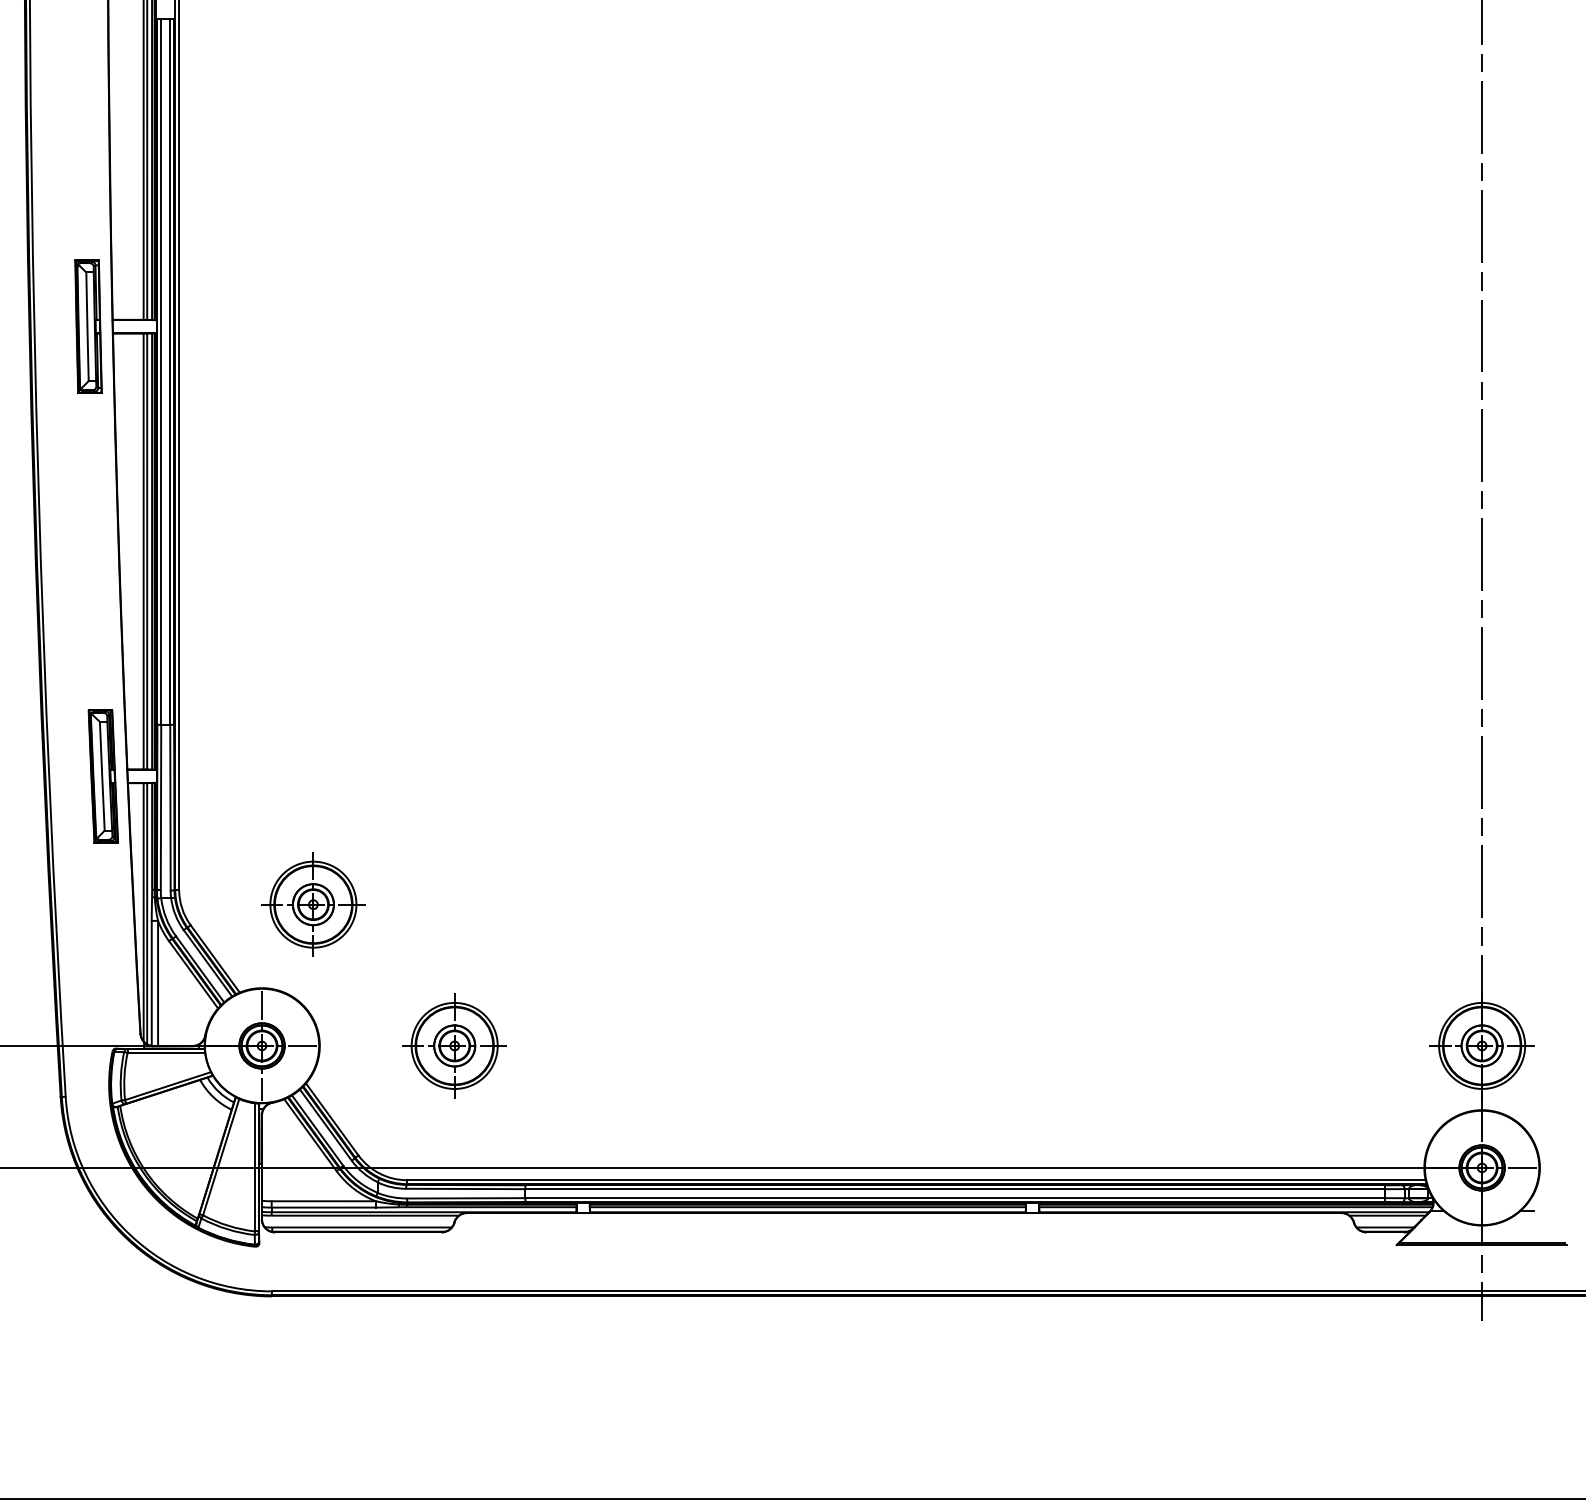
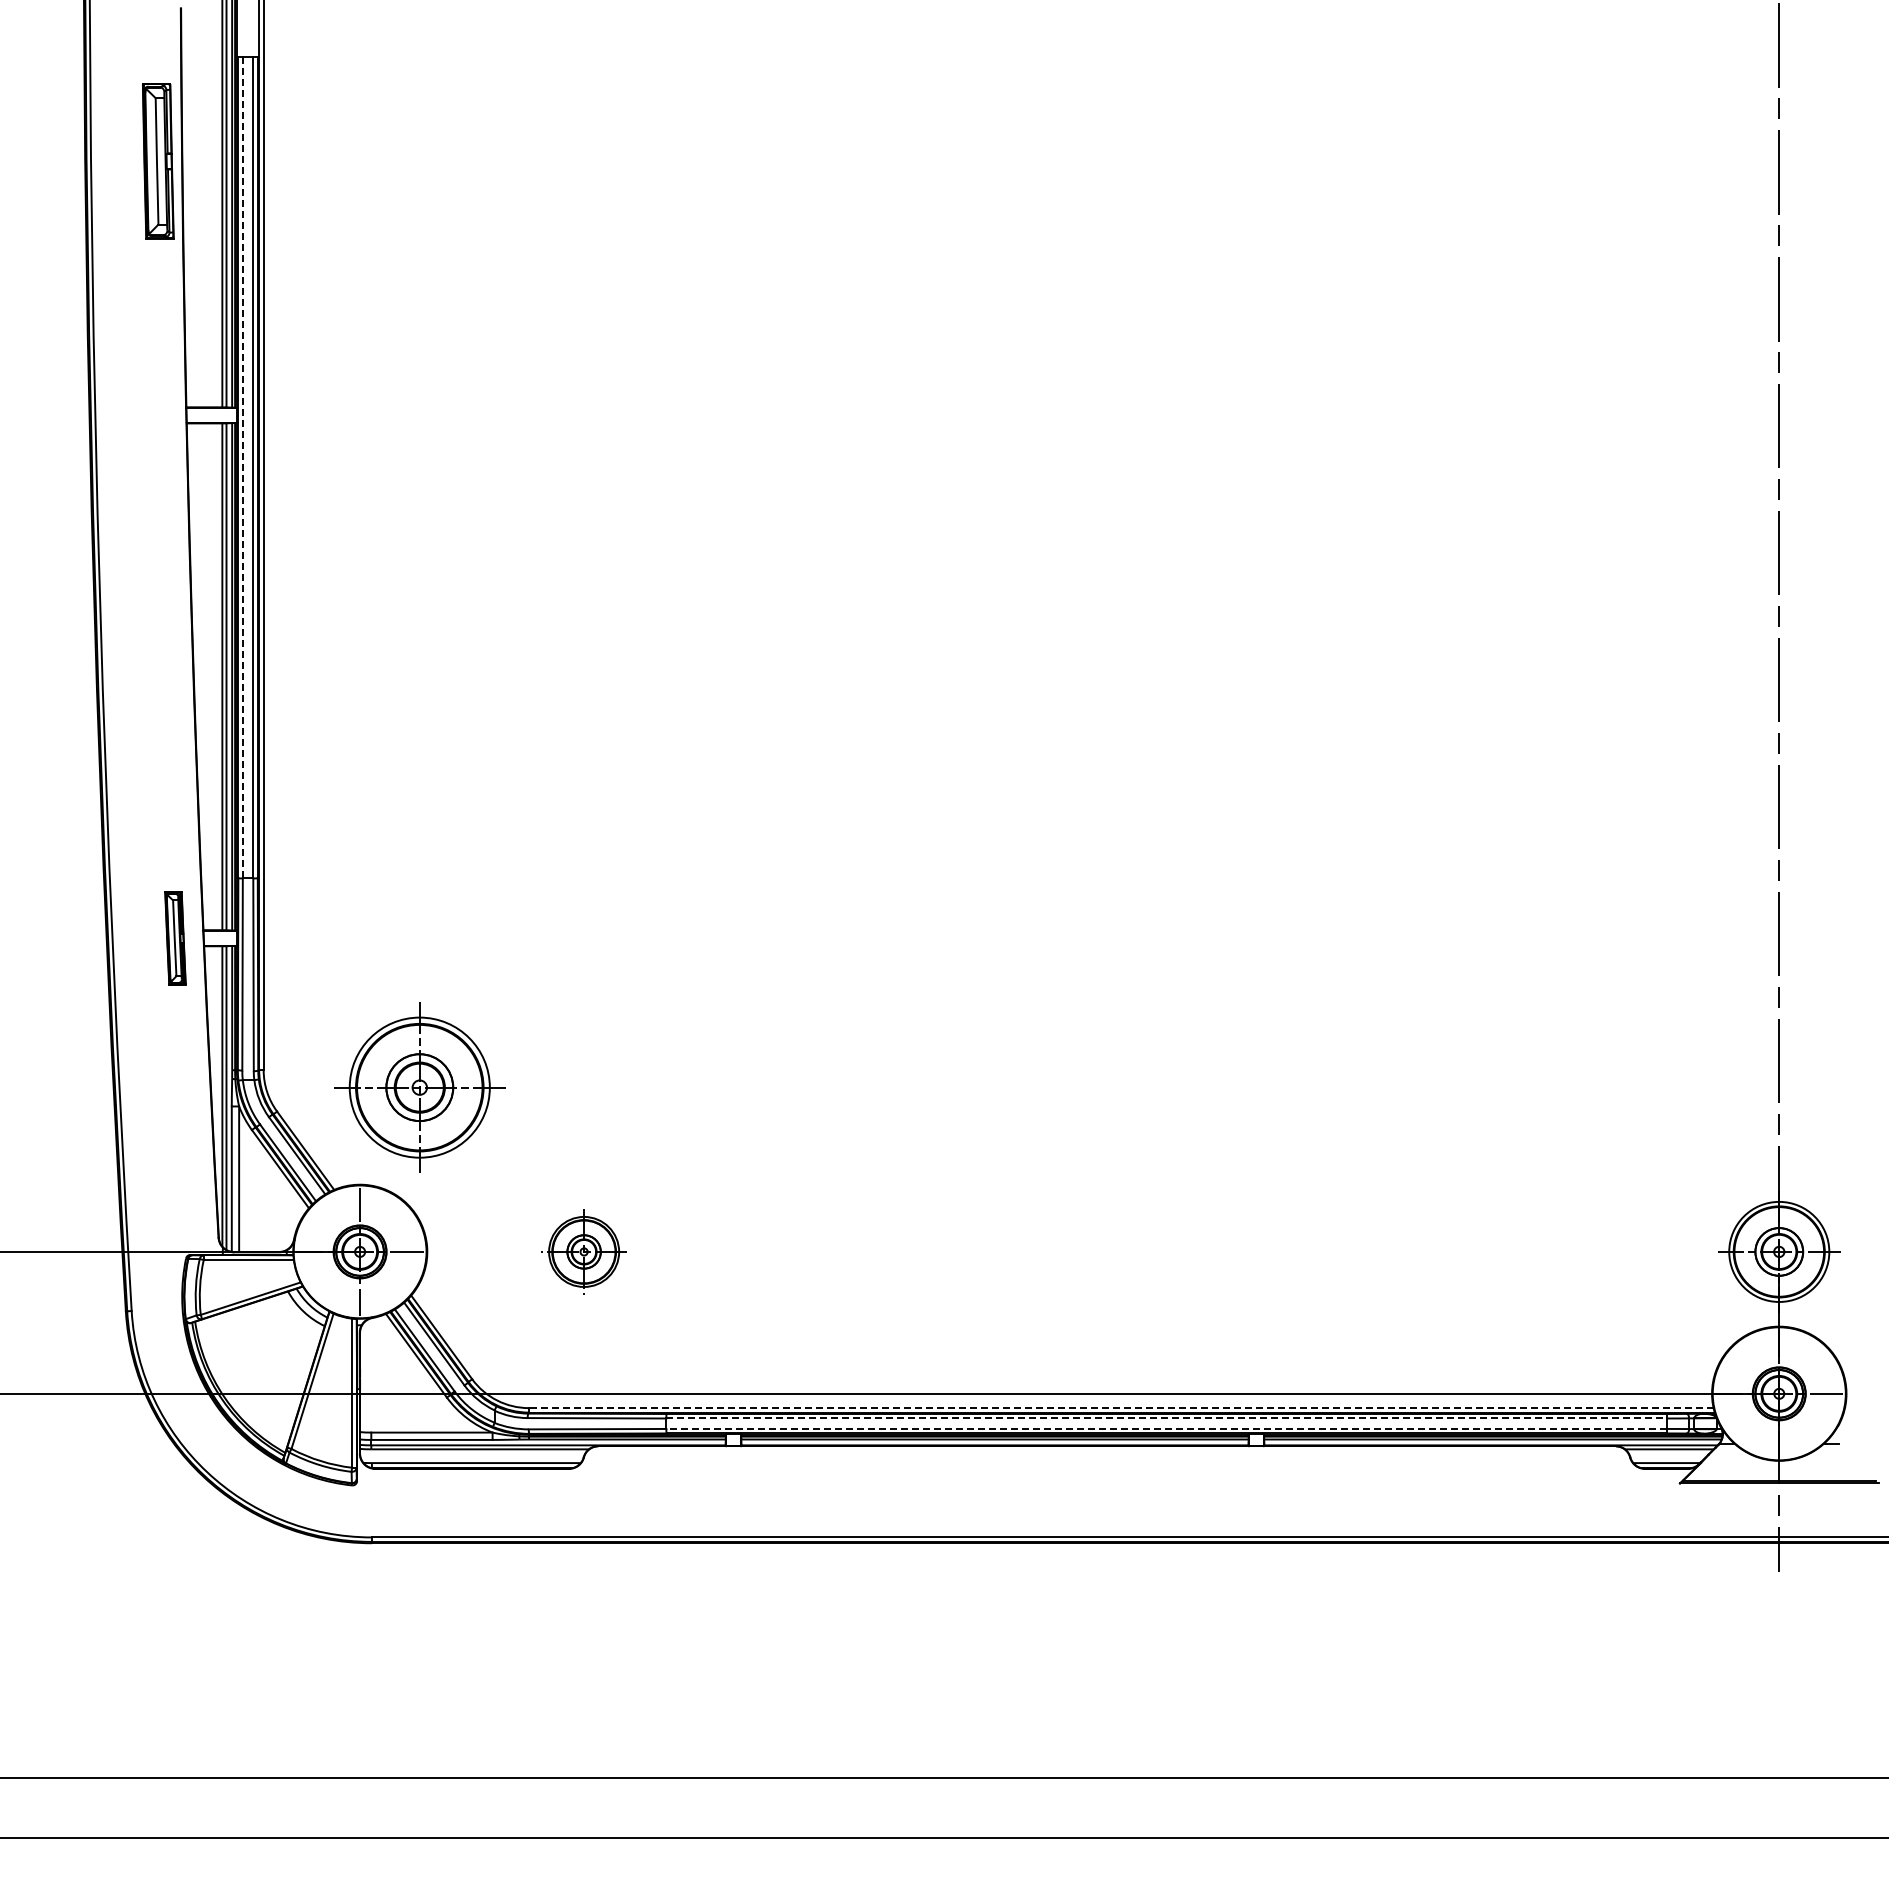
part: (88, 326) -> (158, 161), moved
line: (160, 371) -> (242, 467), solid -> dashed
part: (103, 776) -> (175, 938), size x0.6
part: (313, 904) -> (419, 1087), size x1.4
part: (454, 1045) -> (583, 1251), size x0.7
line: (915, 1180) -> (1120, 1408), solid -> dashed
line: (956, 1189) -> (1167, 1418), solid -> dashed
line: (955, 1197) -> (1166, 1428), solid -> dashed

